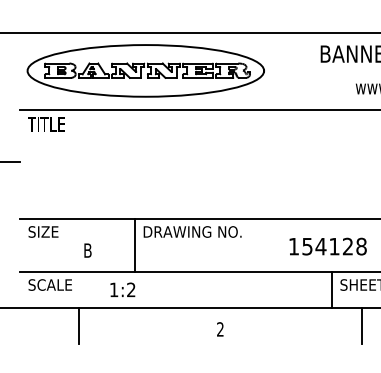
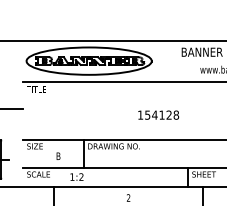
text: (327, 245) -> (158, 114), moved

